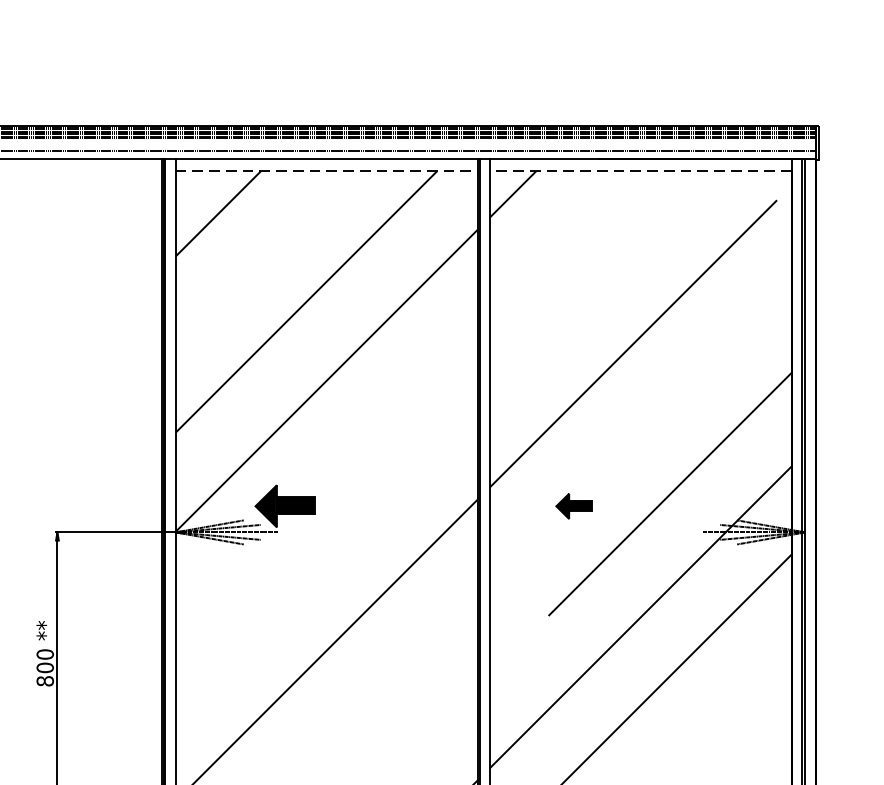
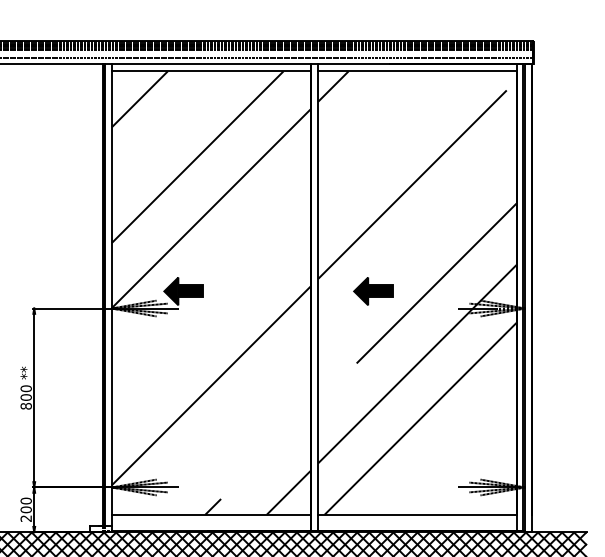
line: (327, 171) -> (211, 71), dashed -> solid
line: (639, 171) -> (416, 71), dashed -> solid
part: (574, 506) -> (373, 291), size x1.67

